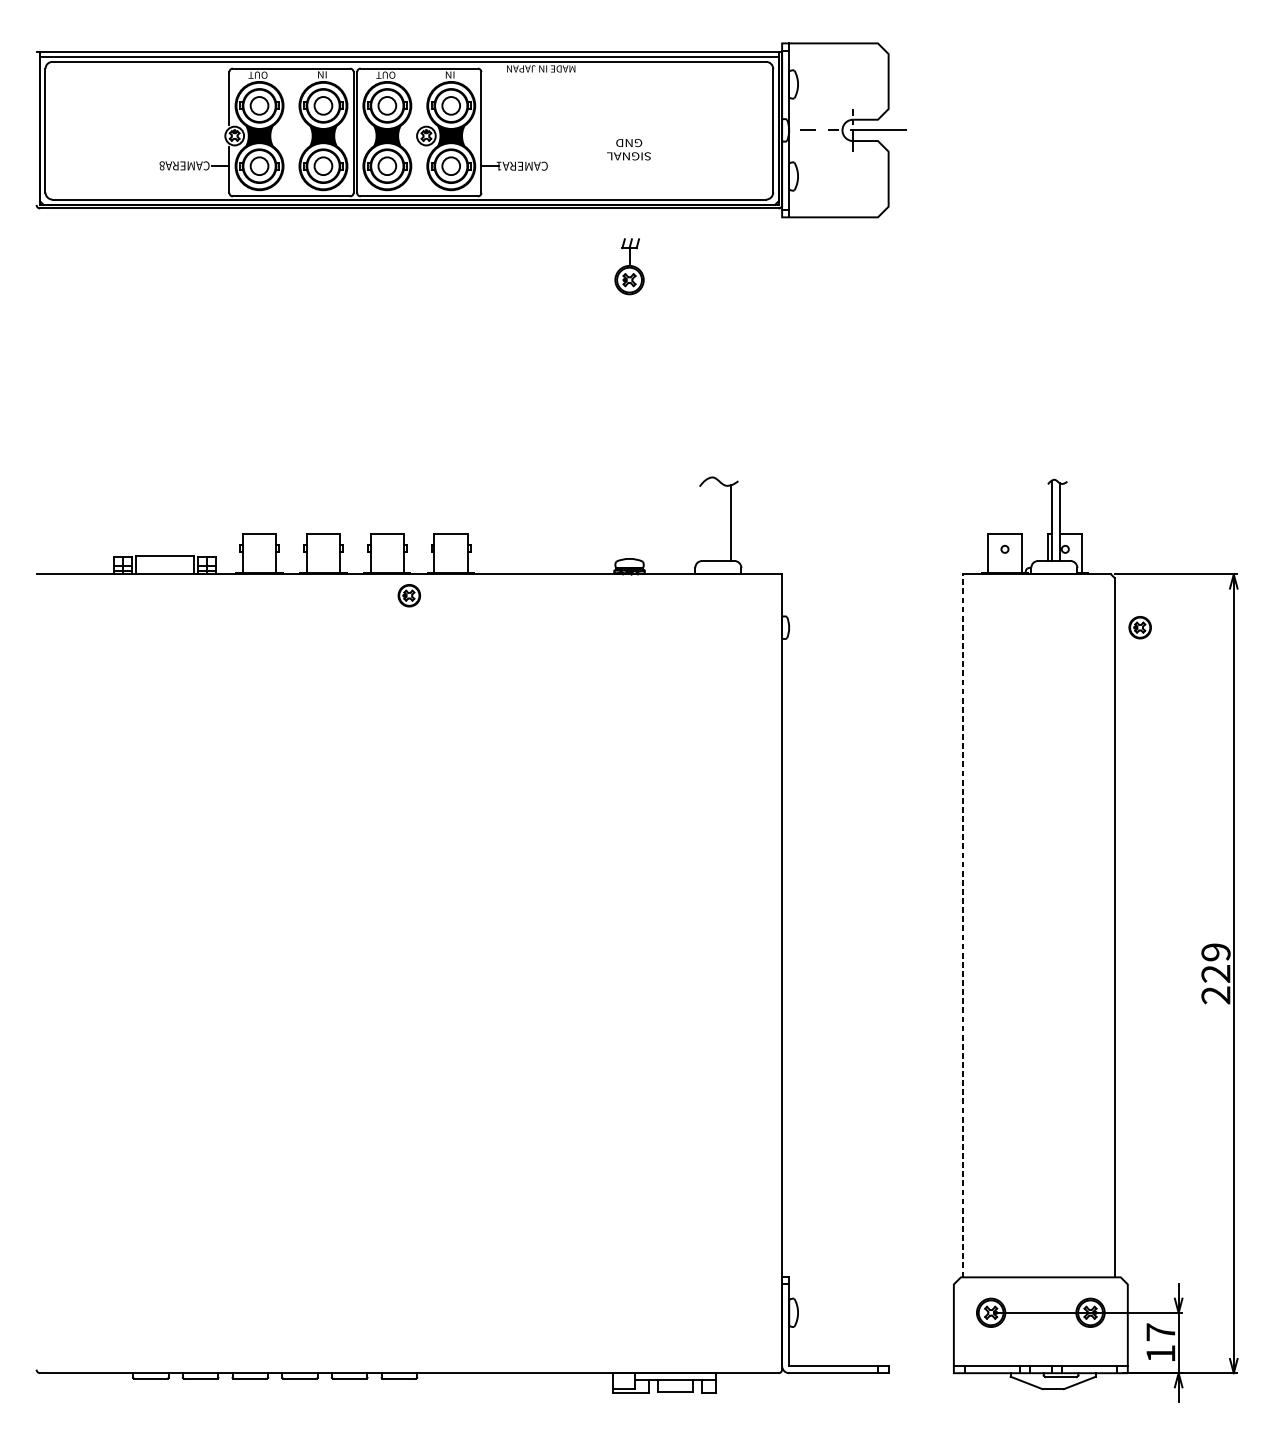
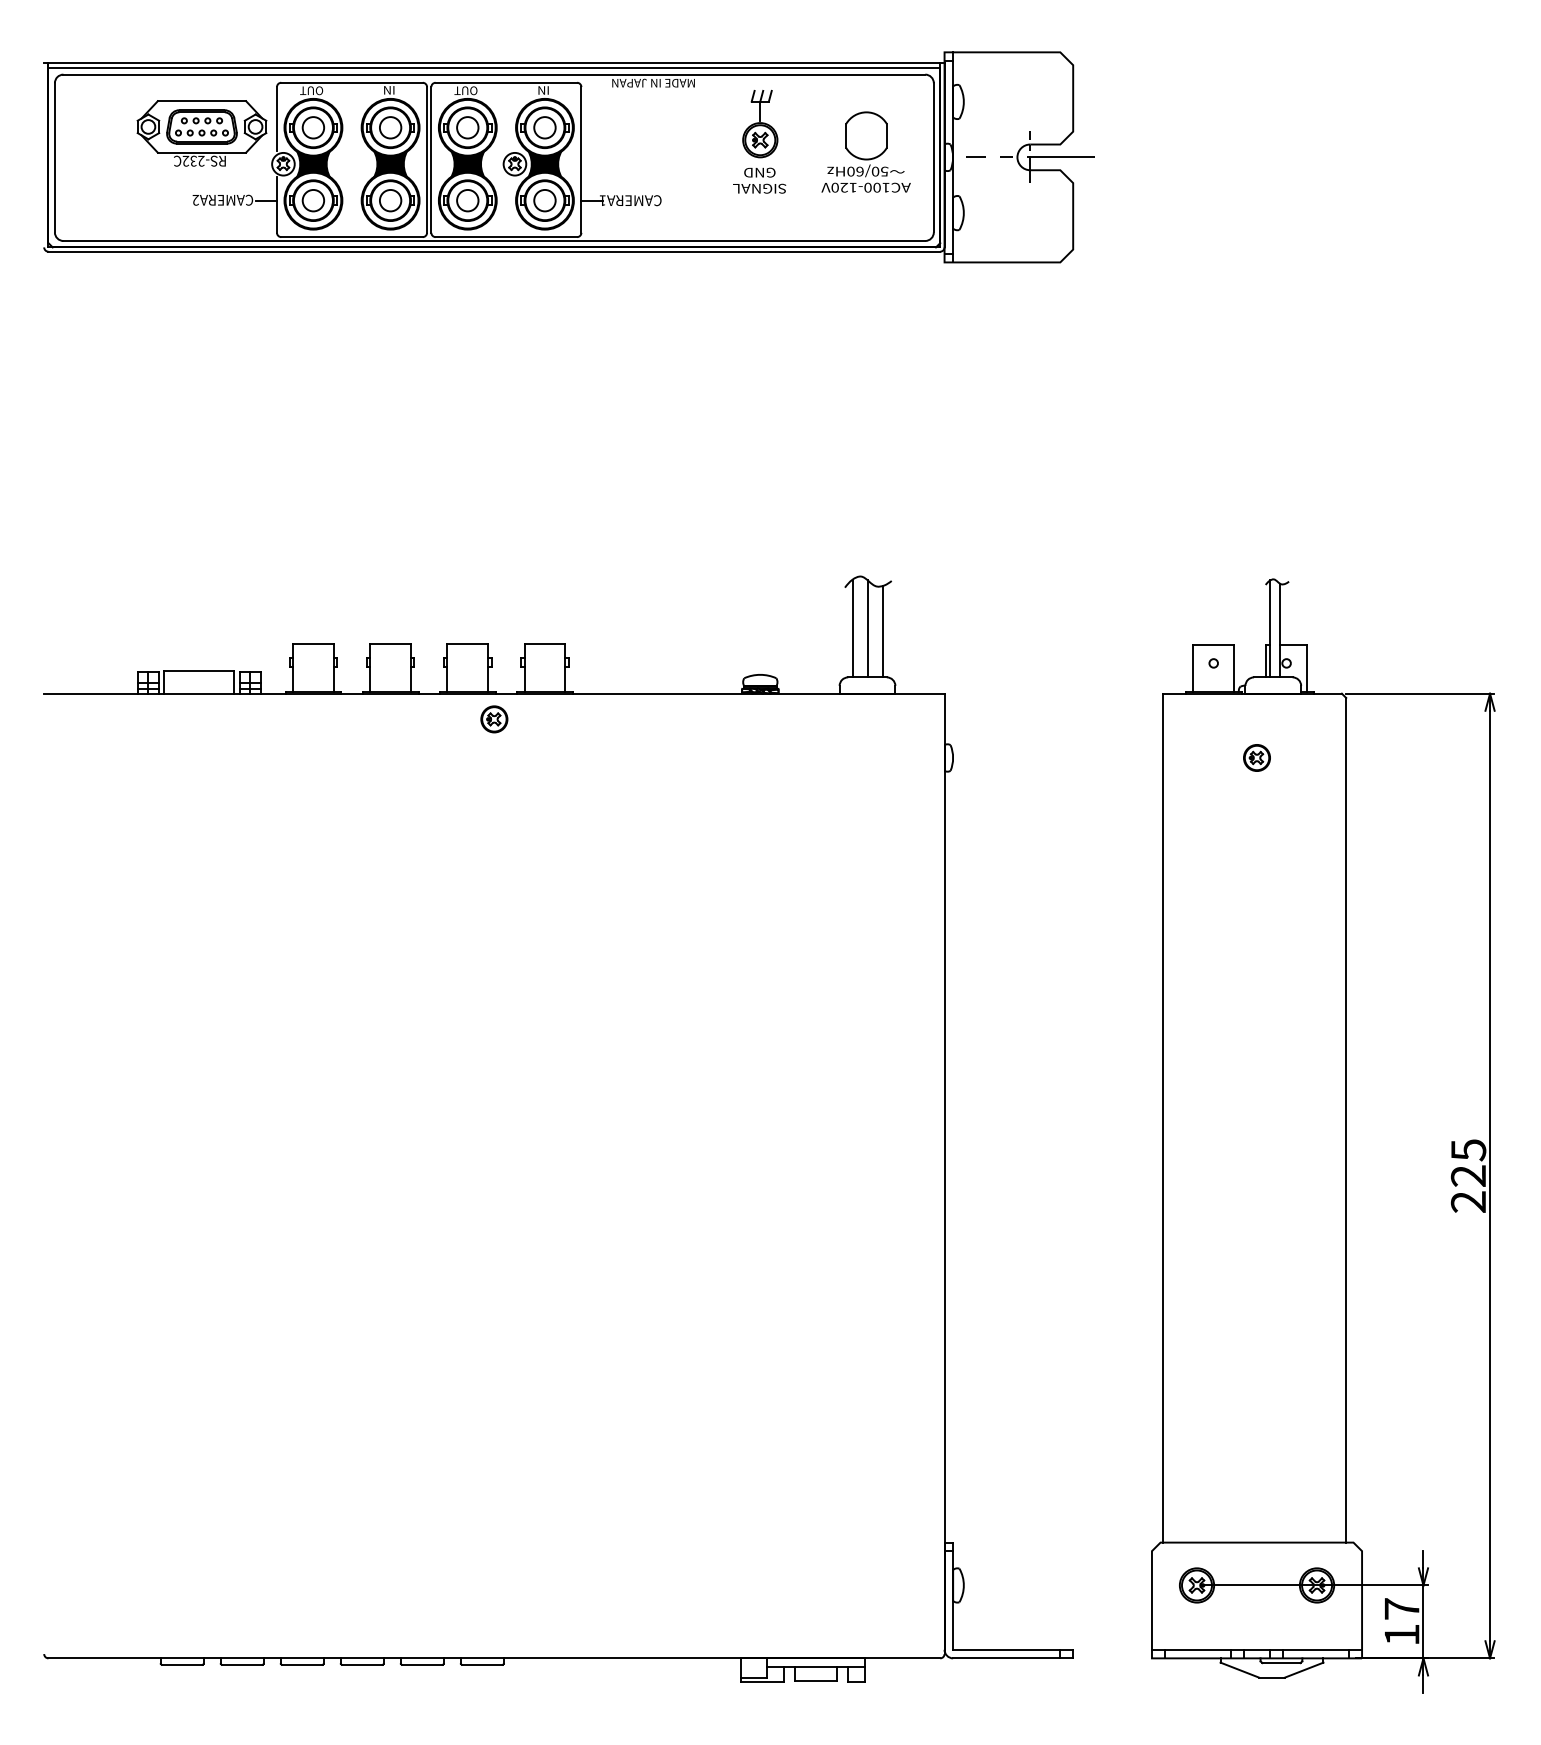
part: (166, 110) -> (201, 133), added
part: (716, 125) -> (865, 151), added
text: (161, 165) -> (195, 199), CAMERA8 -> CAMERA2
part: (629, 266) -> (760, 123), moved
line: (705, 520) -> (852, 628), added
line: (718, 520) -> (867, 628), added
part: (1139, 627) -> (1256, 757), moved
line: (962, 925) -> (1162, 1117), dashed -> solid
text: (1215, 952) -> (1468, 1150), 229 -> 225

